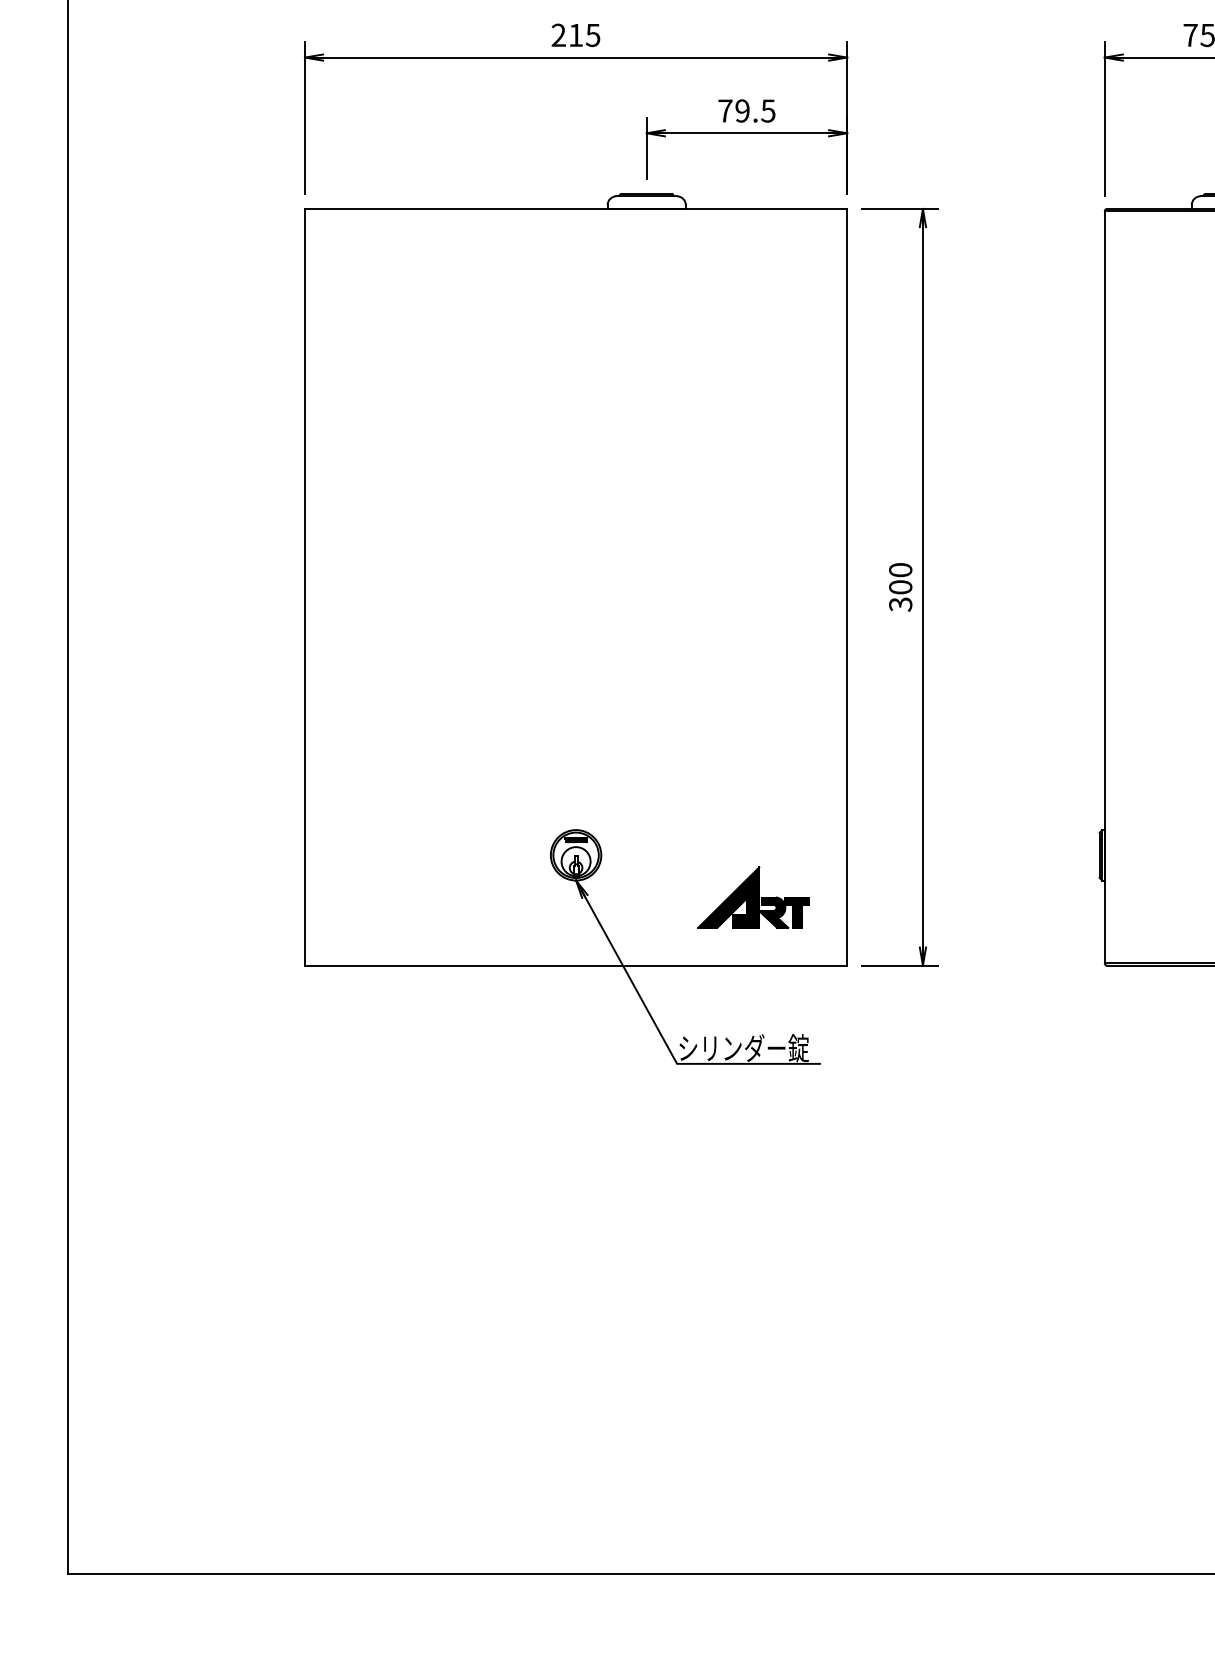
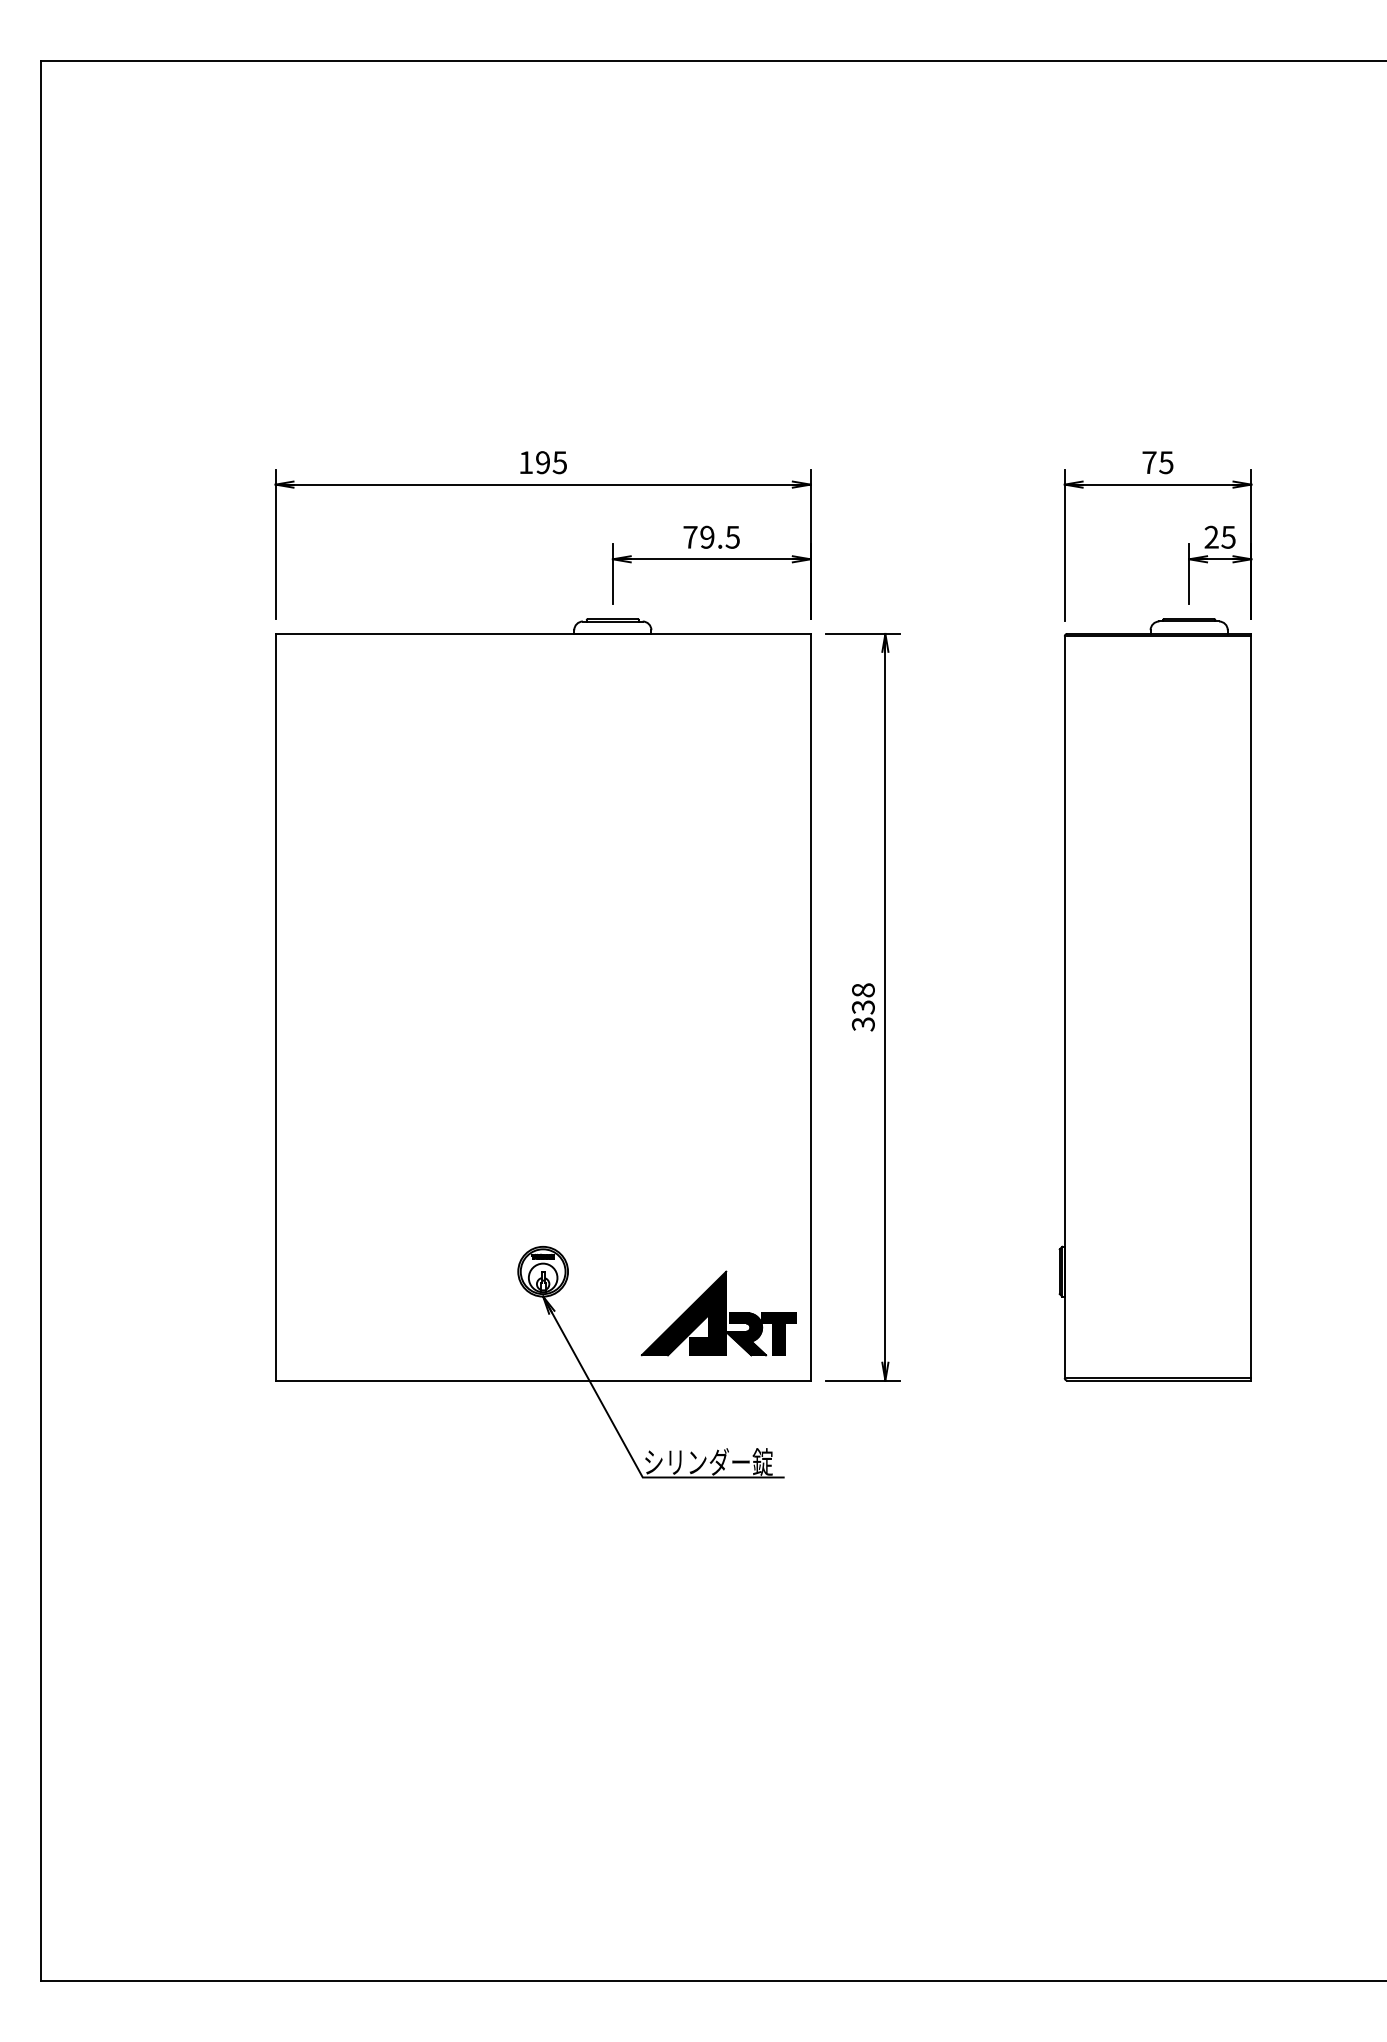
text: (567, 35) -> (534, 462), 215 -> 195
text: (900, 578) -> (863, 998), 300 -> 338
part: (752, 897) -> (717, 1313), size x1.4

